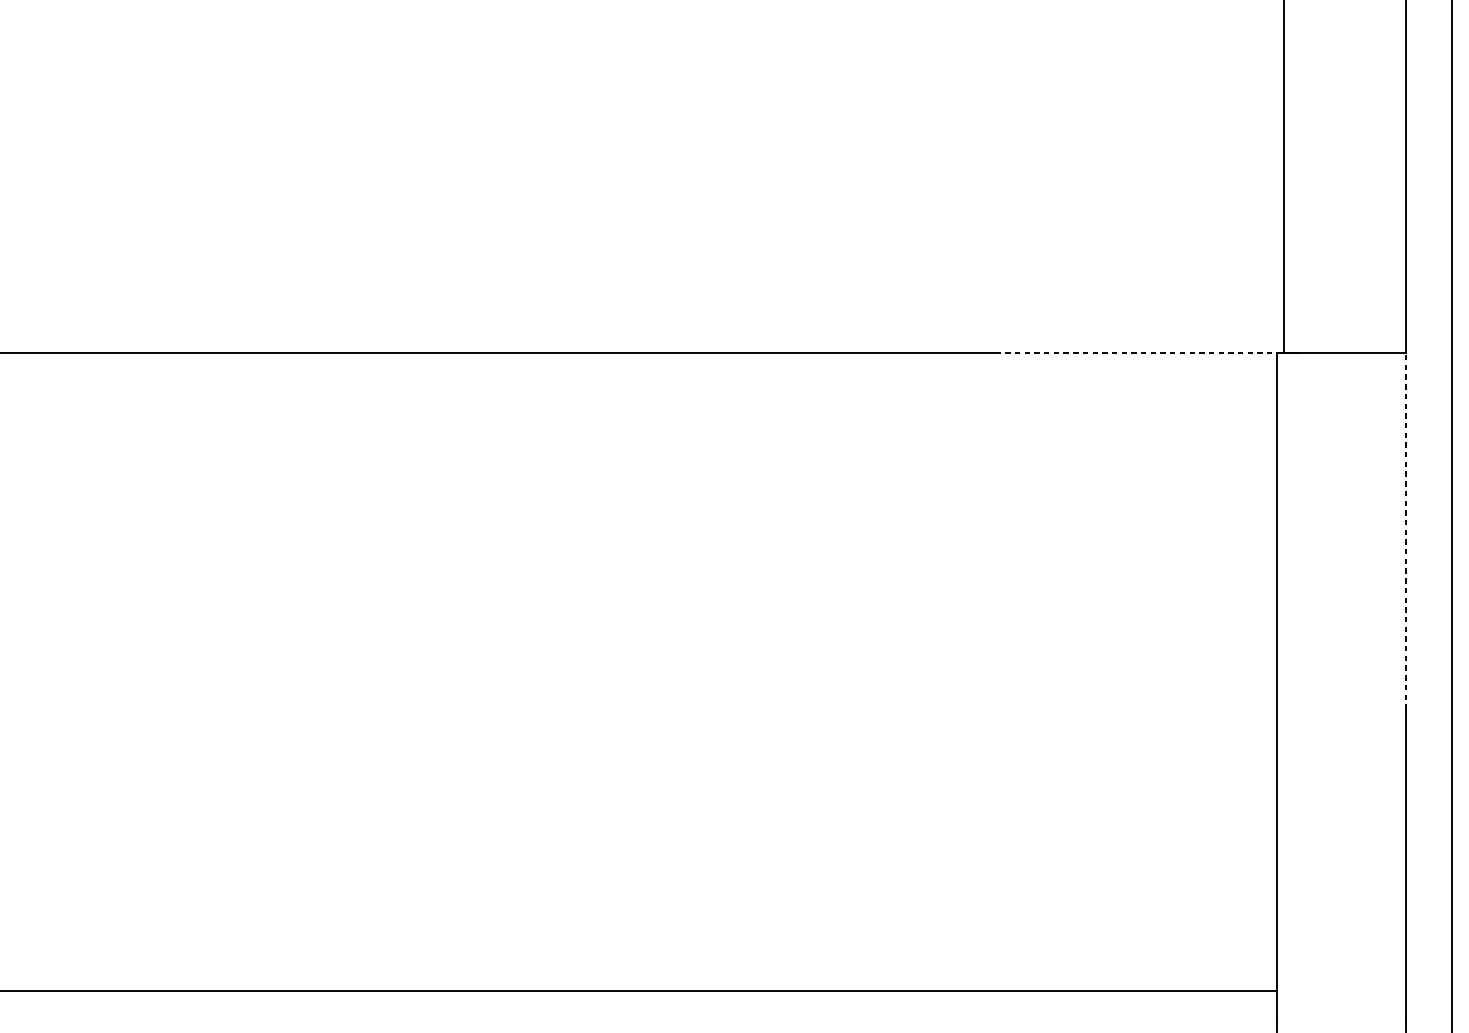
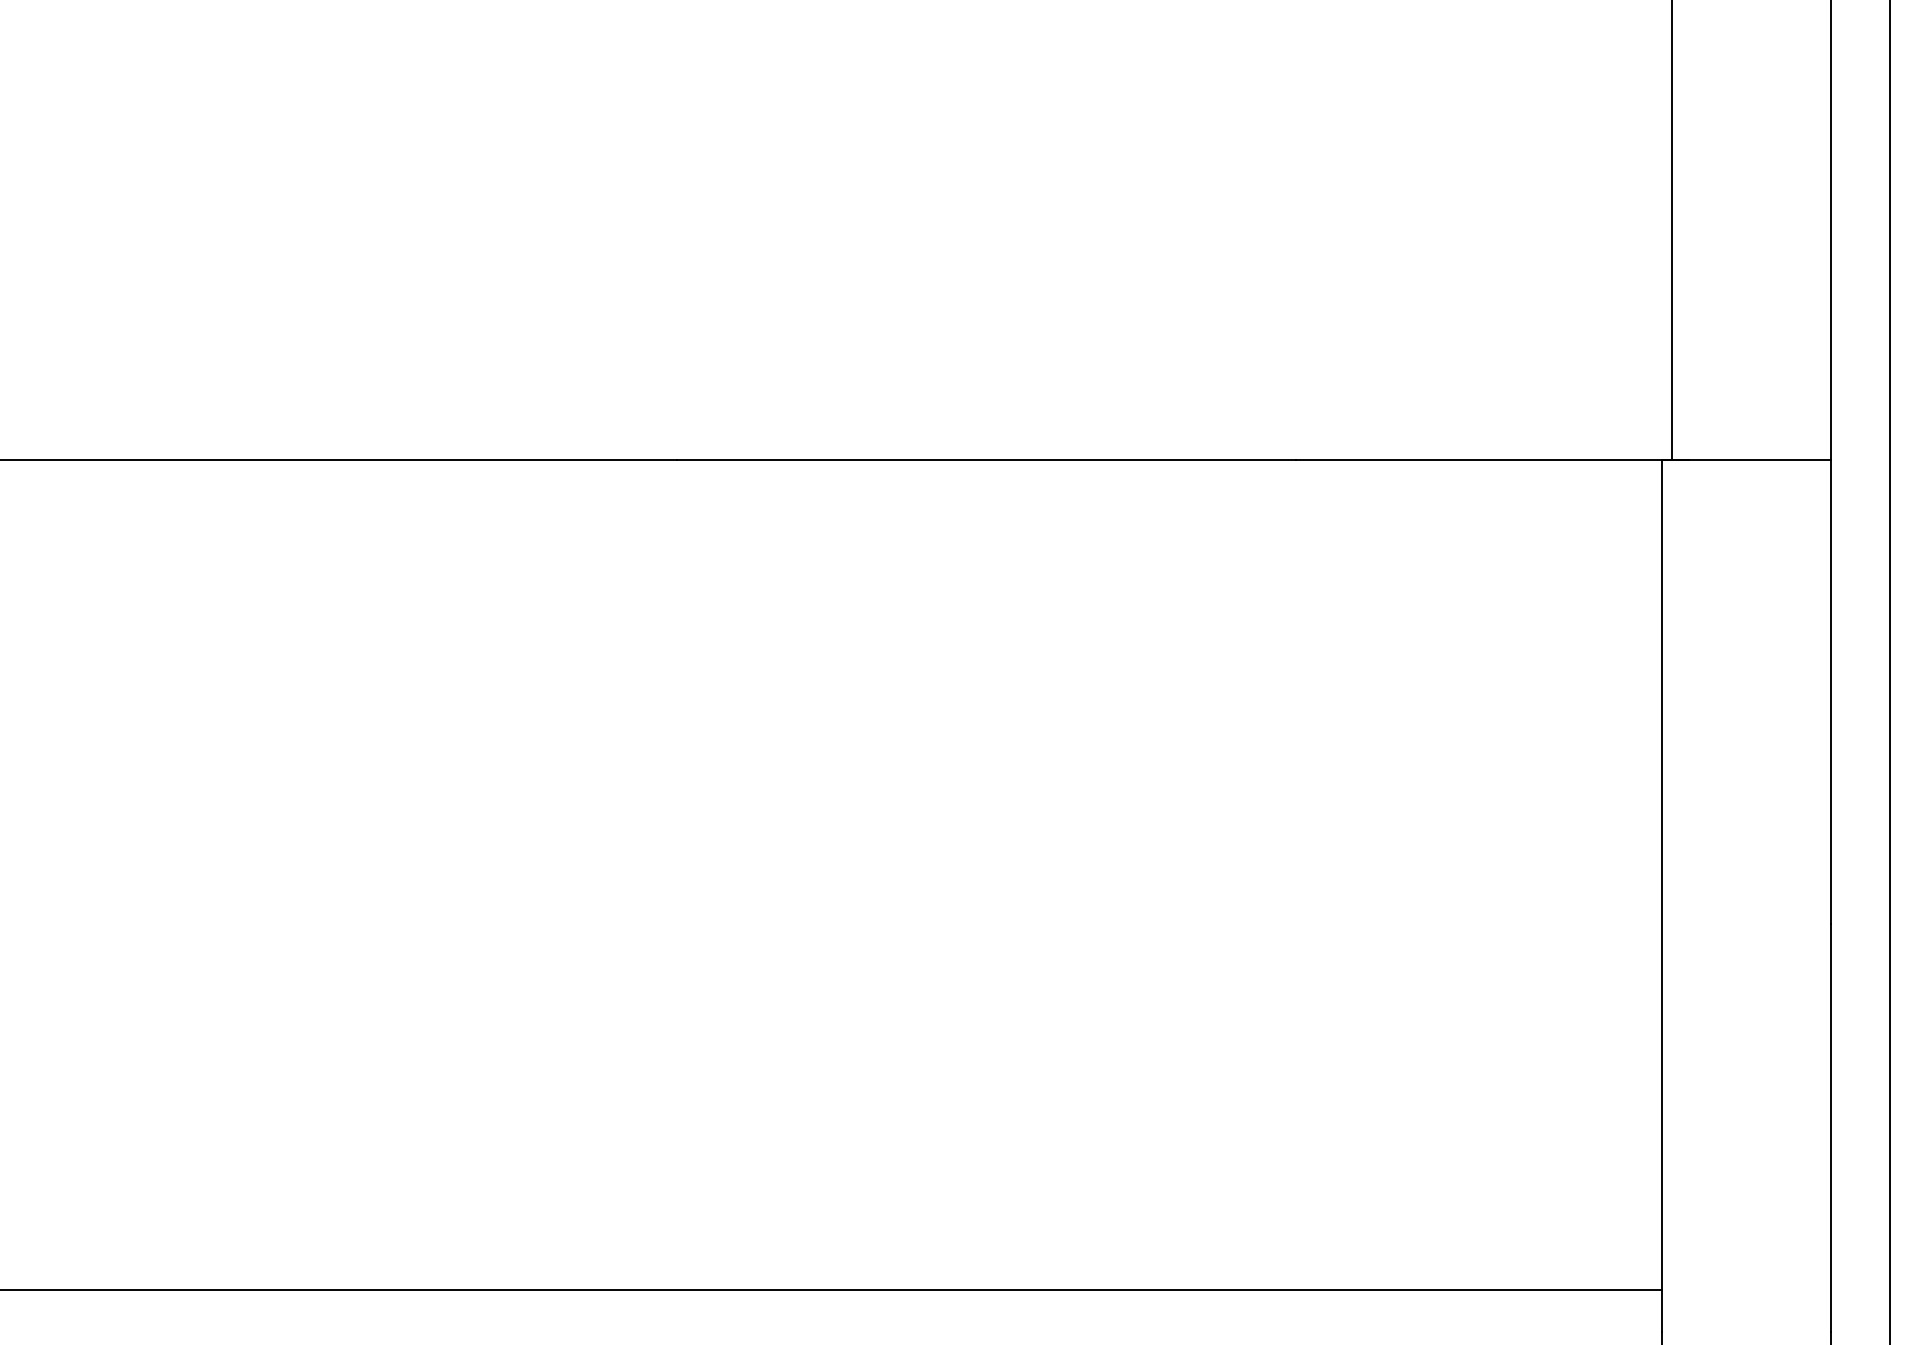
line: (1139, 352) -> (1484, 459), dashed -> solid
line: (1406, 531) -> (1831, 691), dashed -> solid

